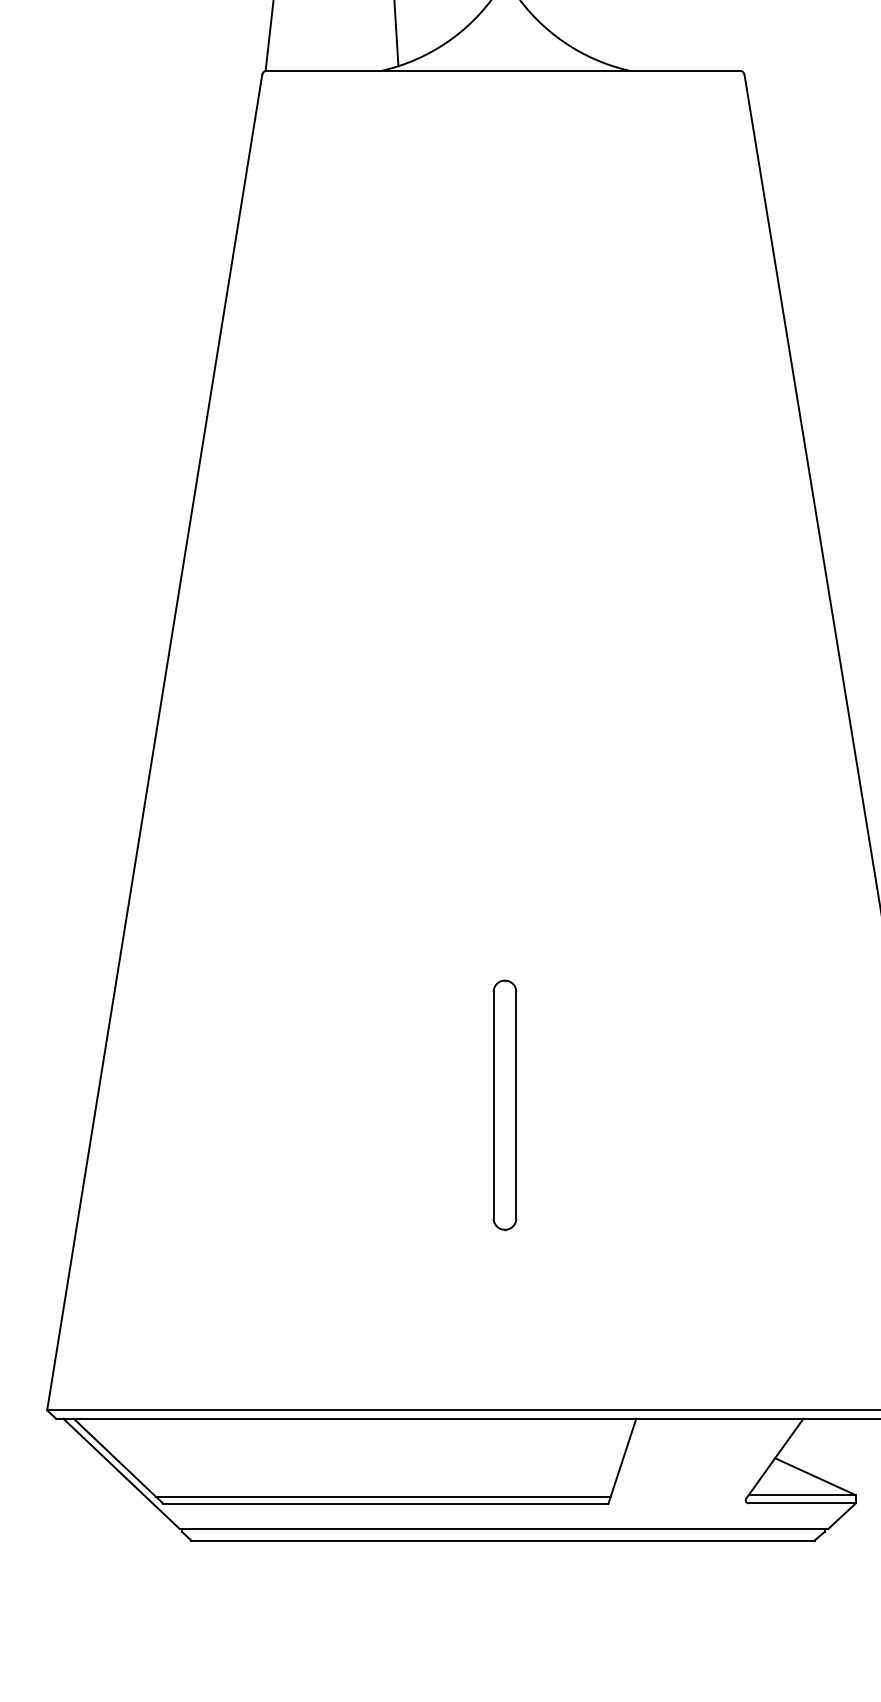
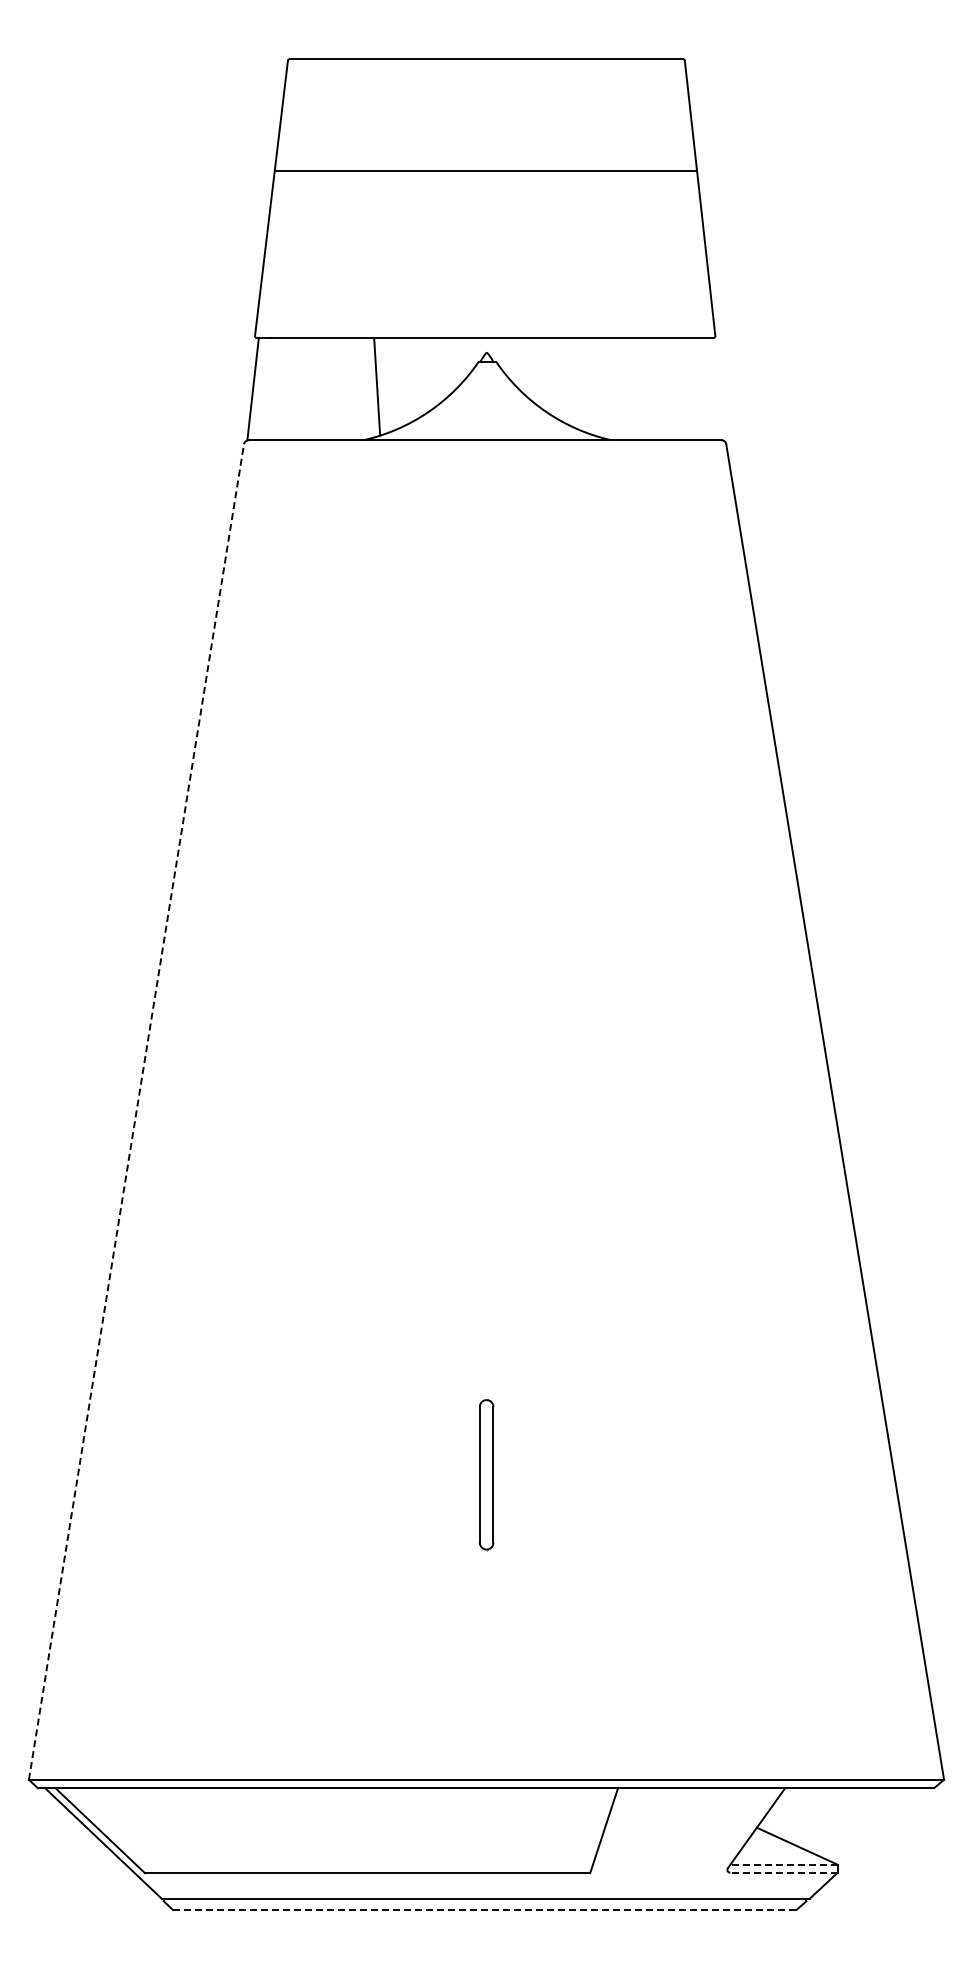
line: (154, 742) -> (136, 1111), solid -> dashed
part: (504, 1105) -> (486, 1474), size x0.6
line: (802, 1495) -> (784, 1864), solid -> dashed
line: (382, 1497) -> (364, 1866), removed
line: (802, 1503) -> (784, 1872), solid -> dashed
line: (502, 1540) -> (484, 1909), solid -> dashed

